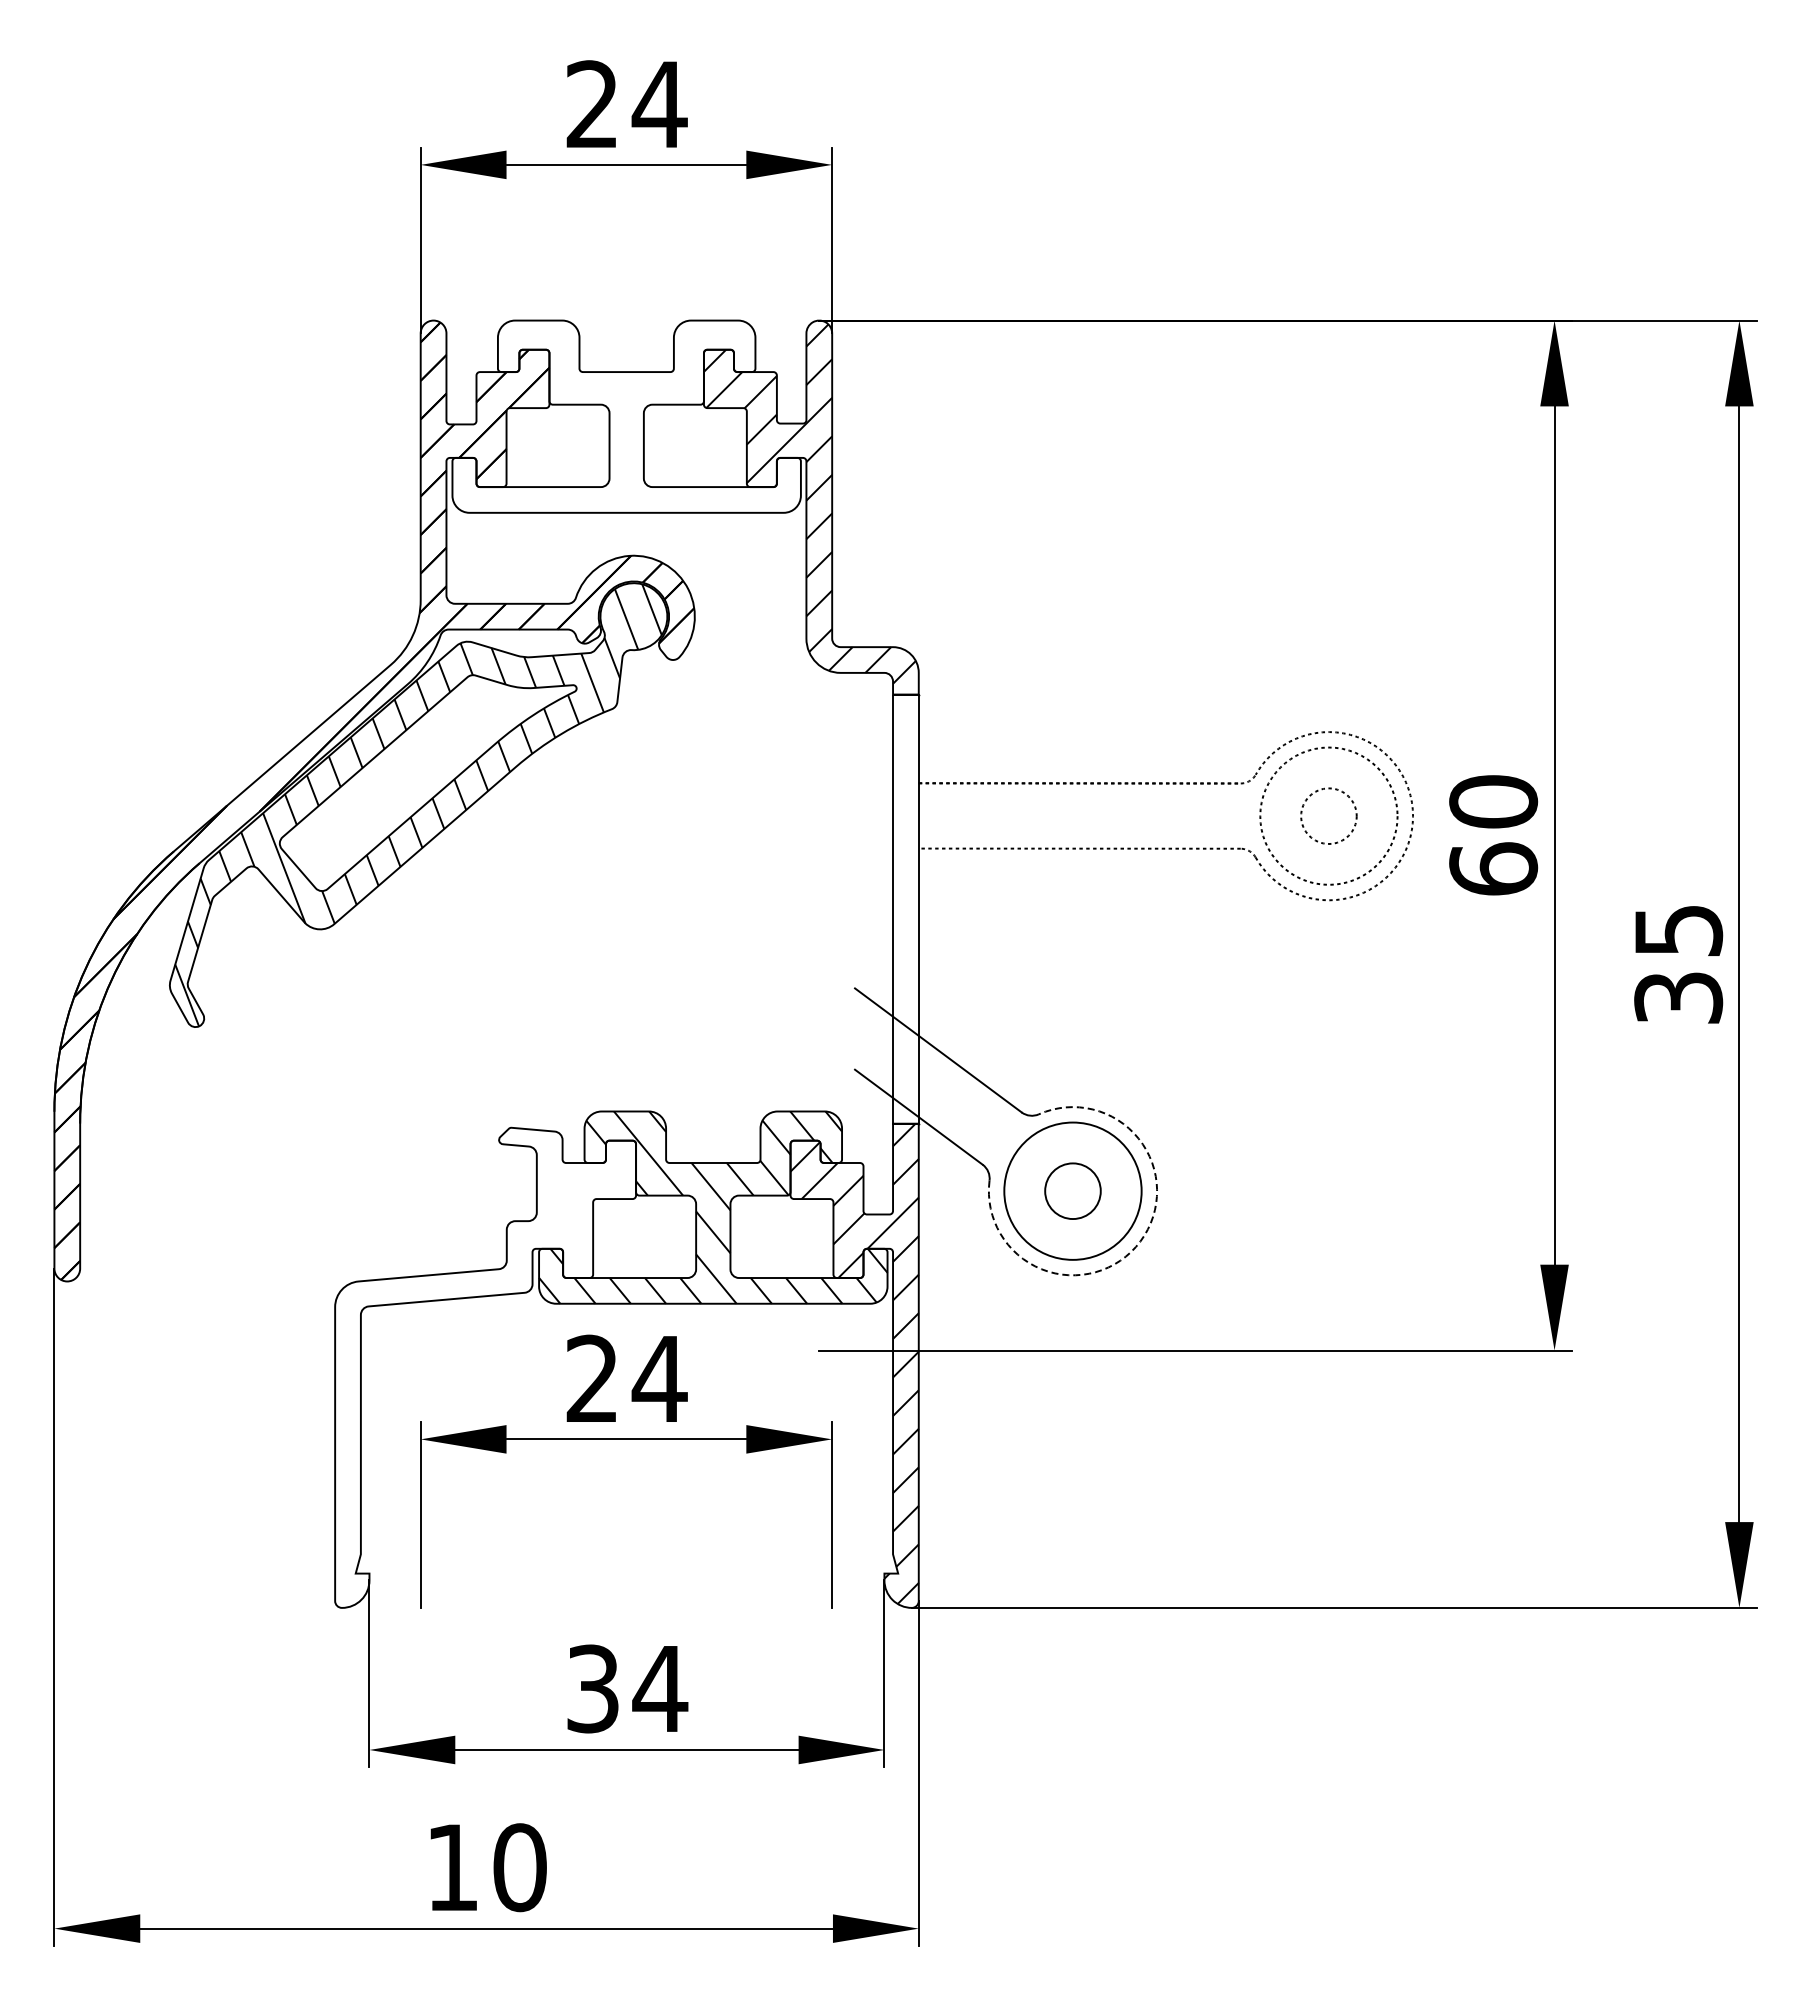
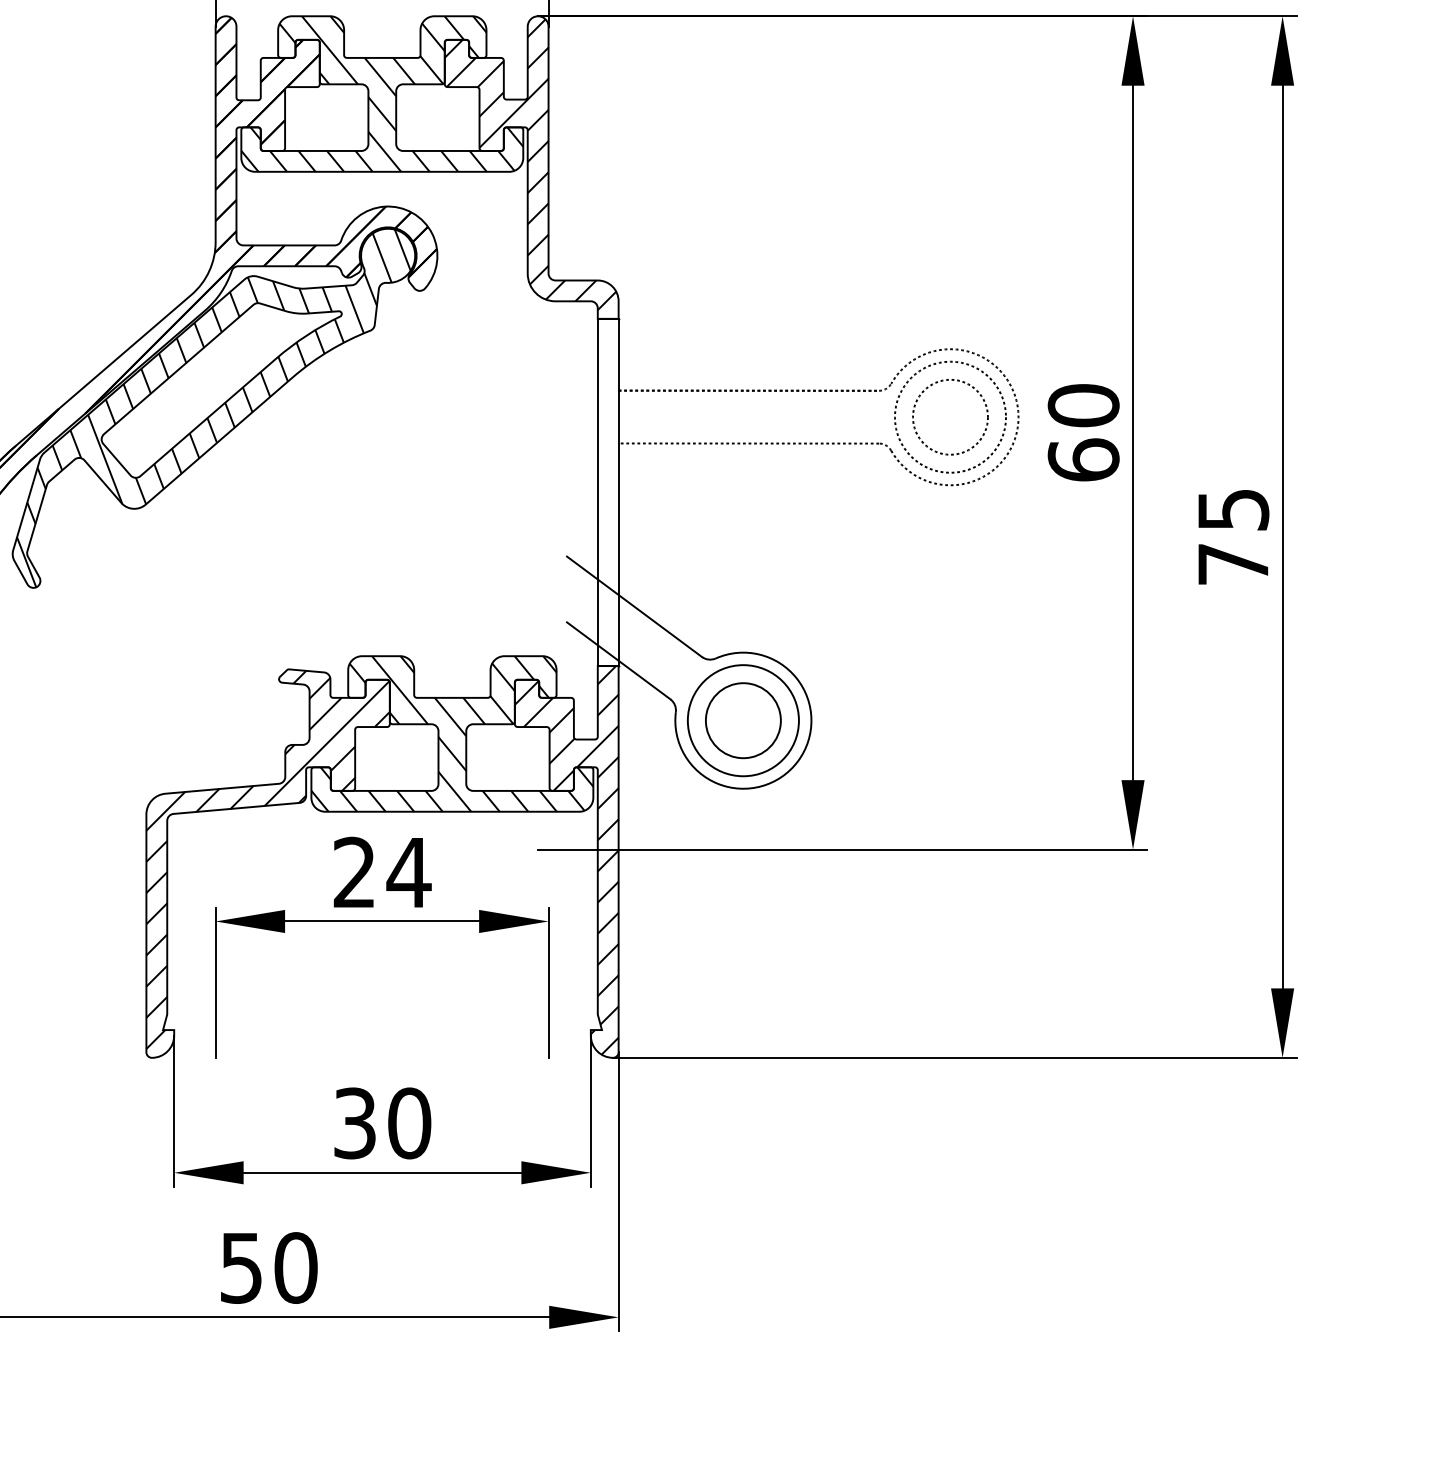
hatch: (626, 416) -> (382, 93), added
circle: (1328, 815) -> (950, 416), size x1.67
text: (1678, 997) -> (1233, 563), 35 -> 75
circle: (1072, 1190) -> (743, 720), size x1.67
arc: (1140, 1241) -> (798, 761), dashed -> solid
hatch: (485, 1362) -> (268, 859), added
text: (660, 1688) -> (409, 1123), 34 -> 30
text: (452, 1868) -> (241, 1268), 10 -> 50

